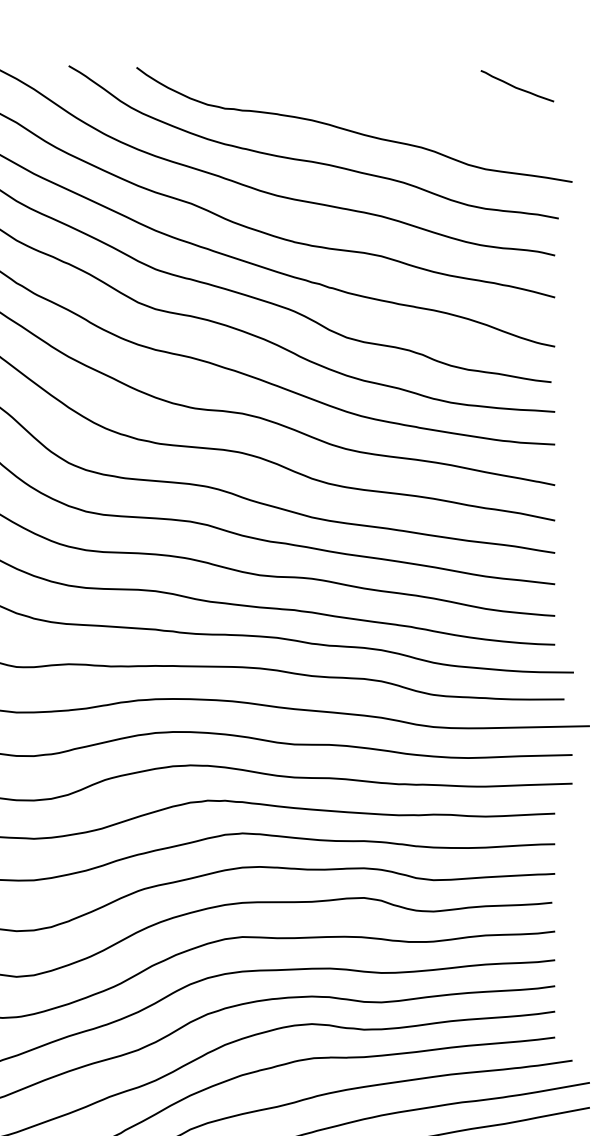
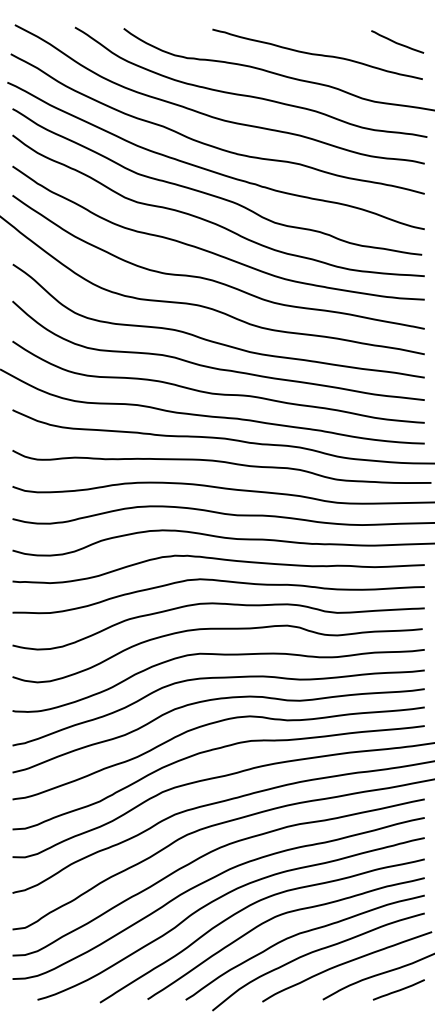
curve: (405, 102) -> (317, 53), added

